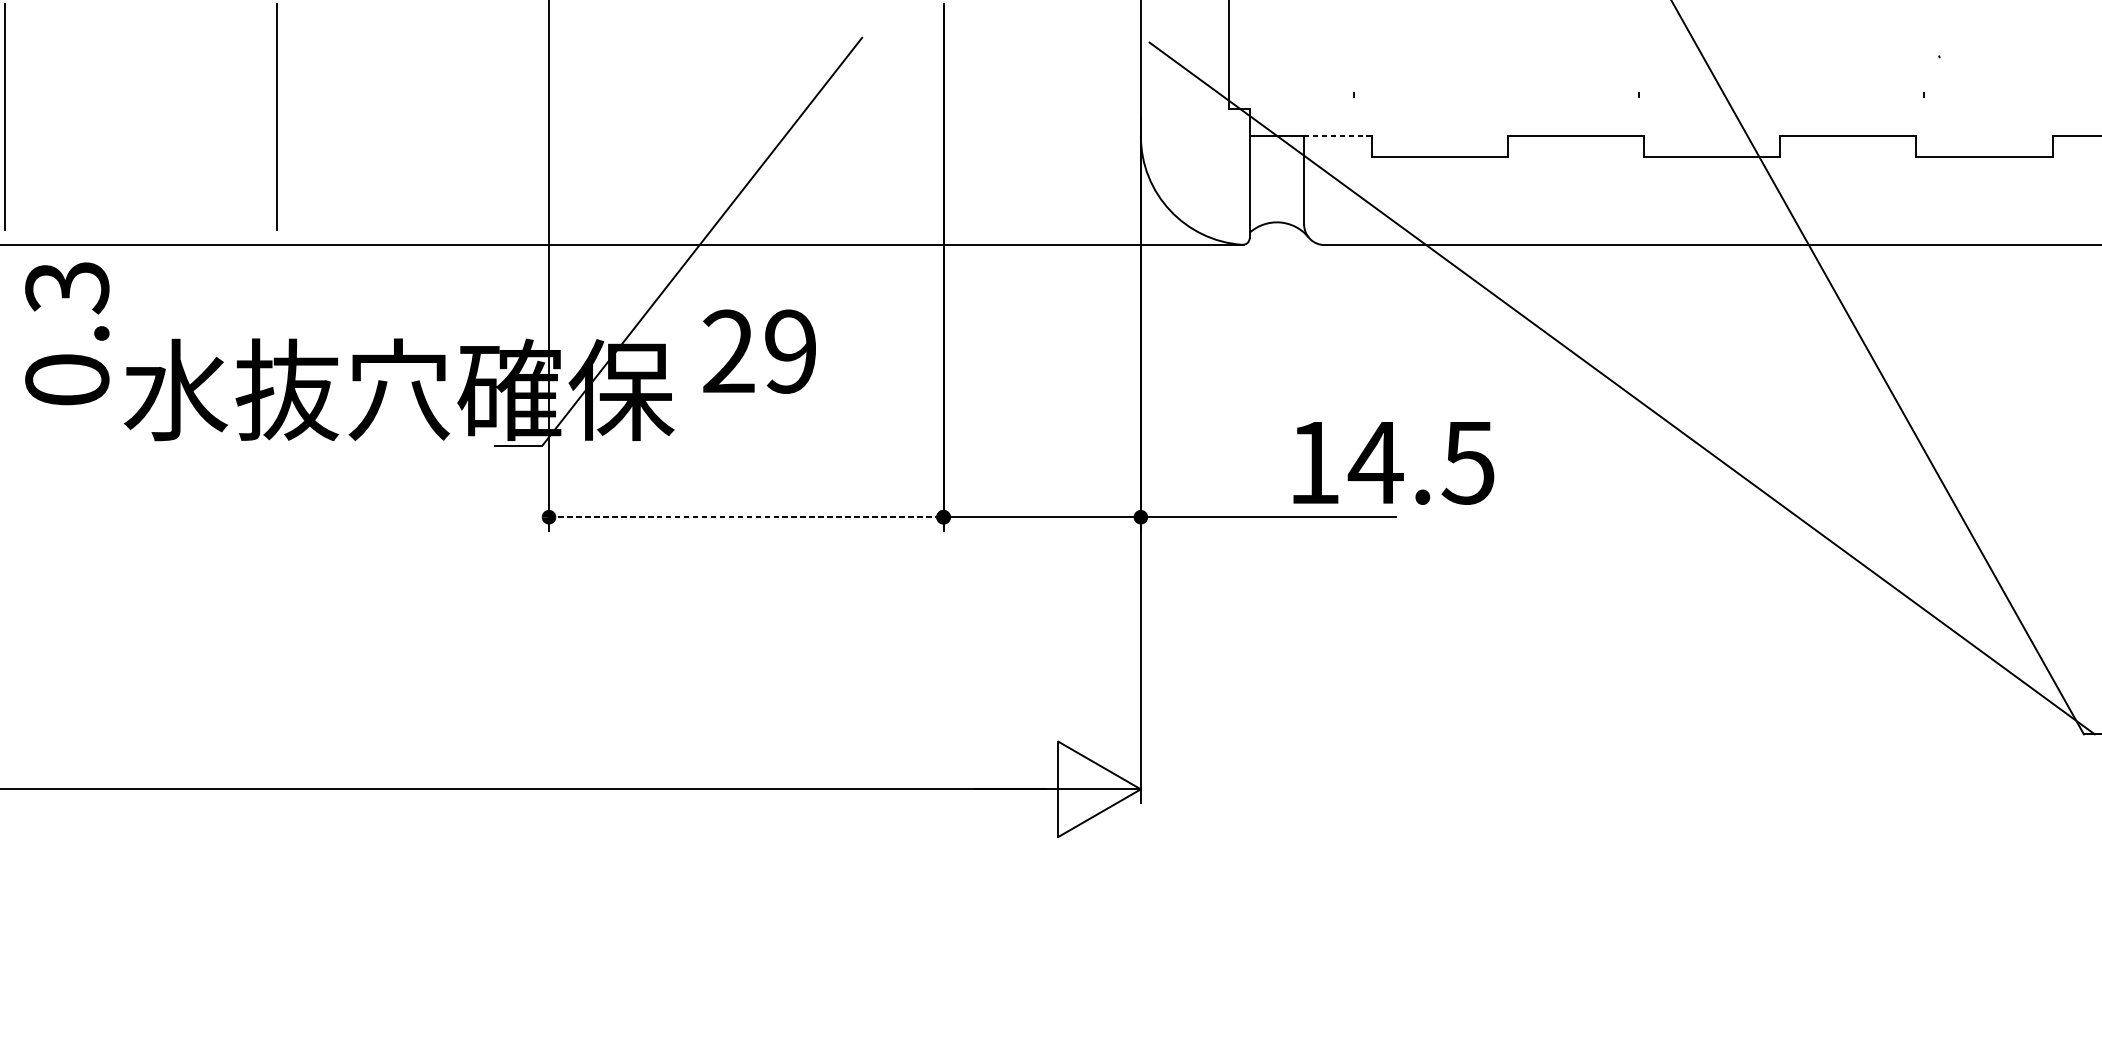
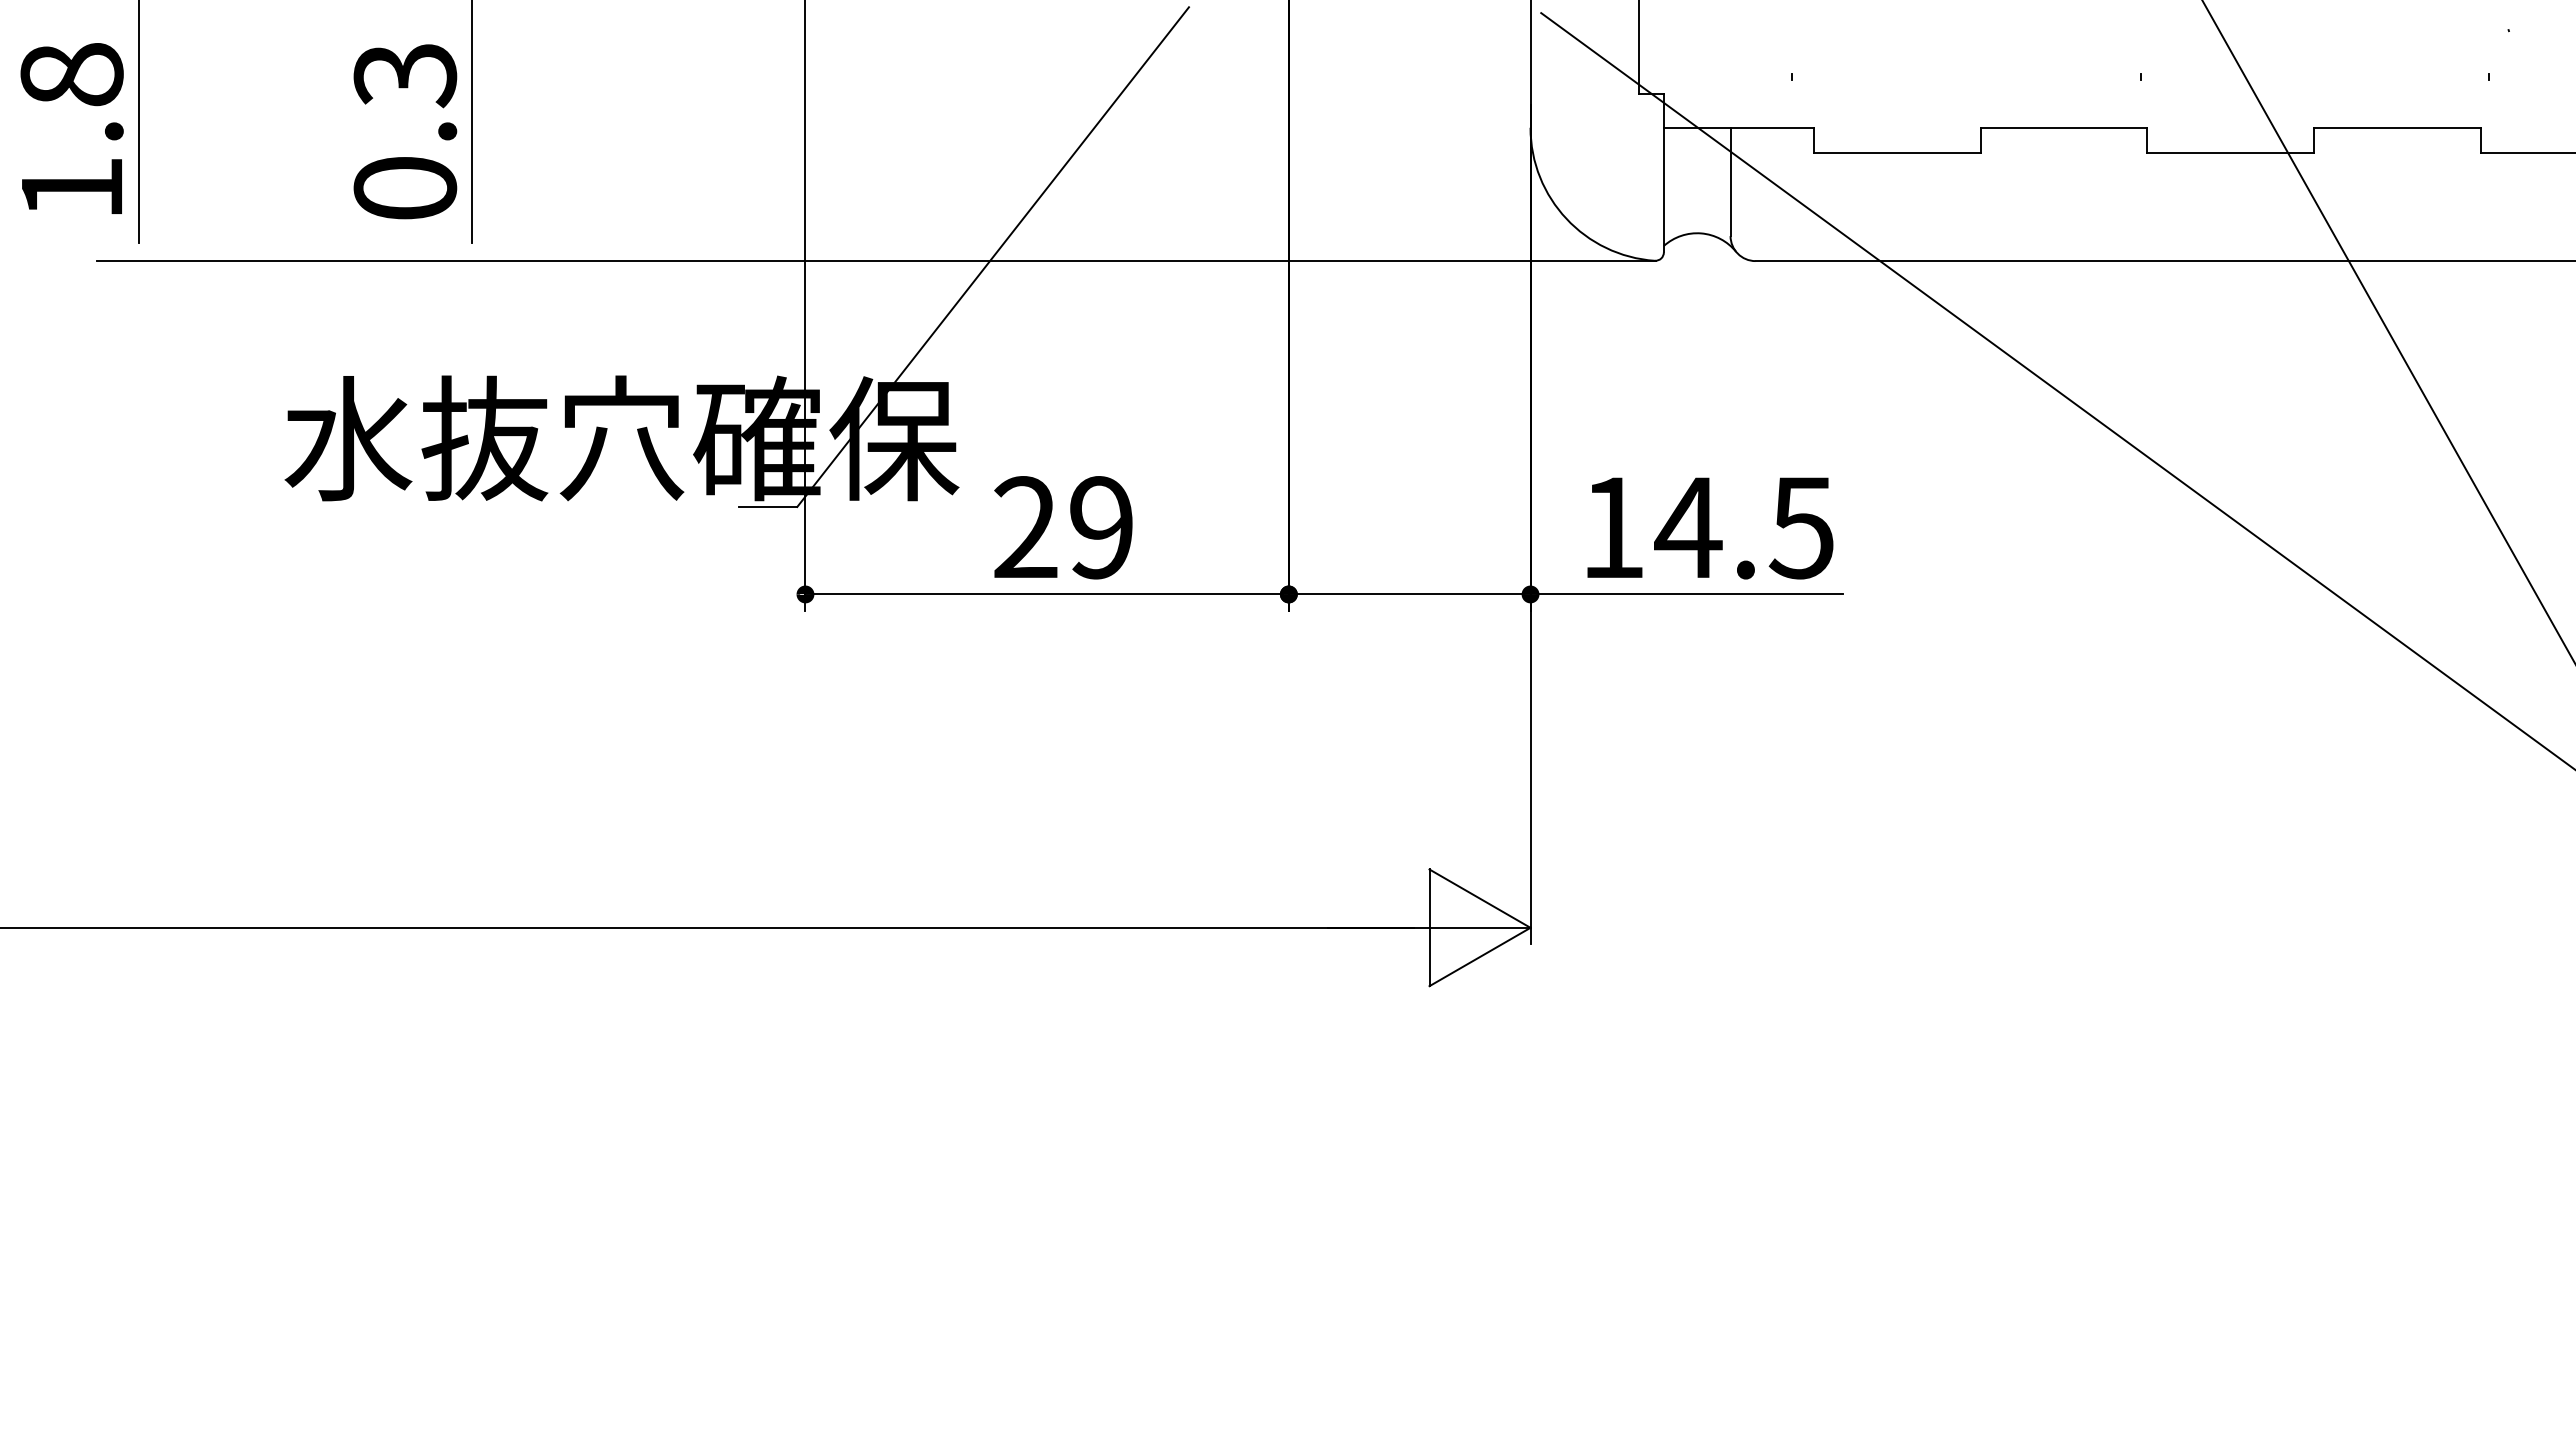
line: (1338, 136) -> (1772, 127), dashed -> solid
text: (67, 333) -> (405, 131), moved
text: (759, 351) -> (1063, 527), moved
text: (1393, 463) -> (1710, 528), moved
line: (746, 517) -> (1047, 594), dashed -> solid

